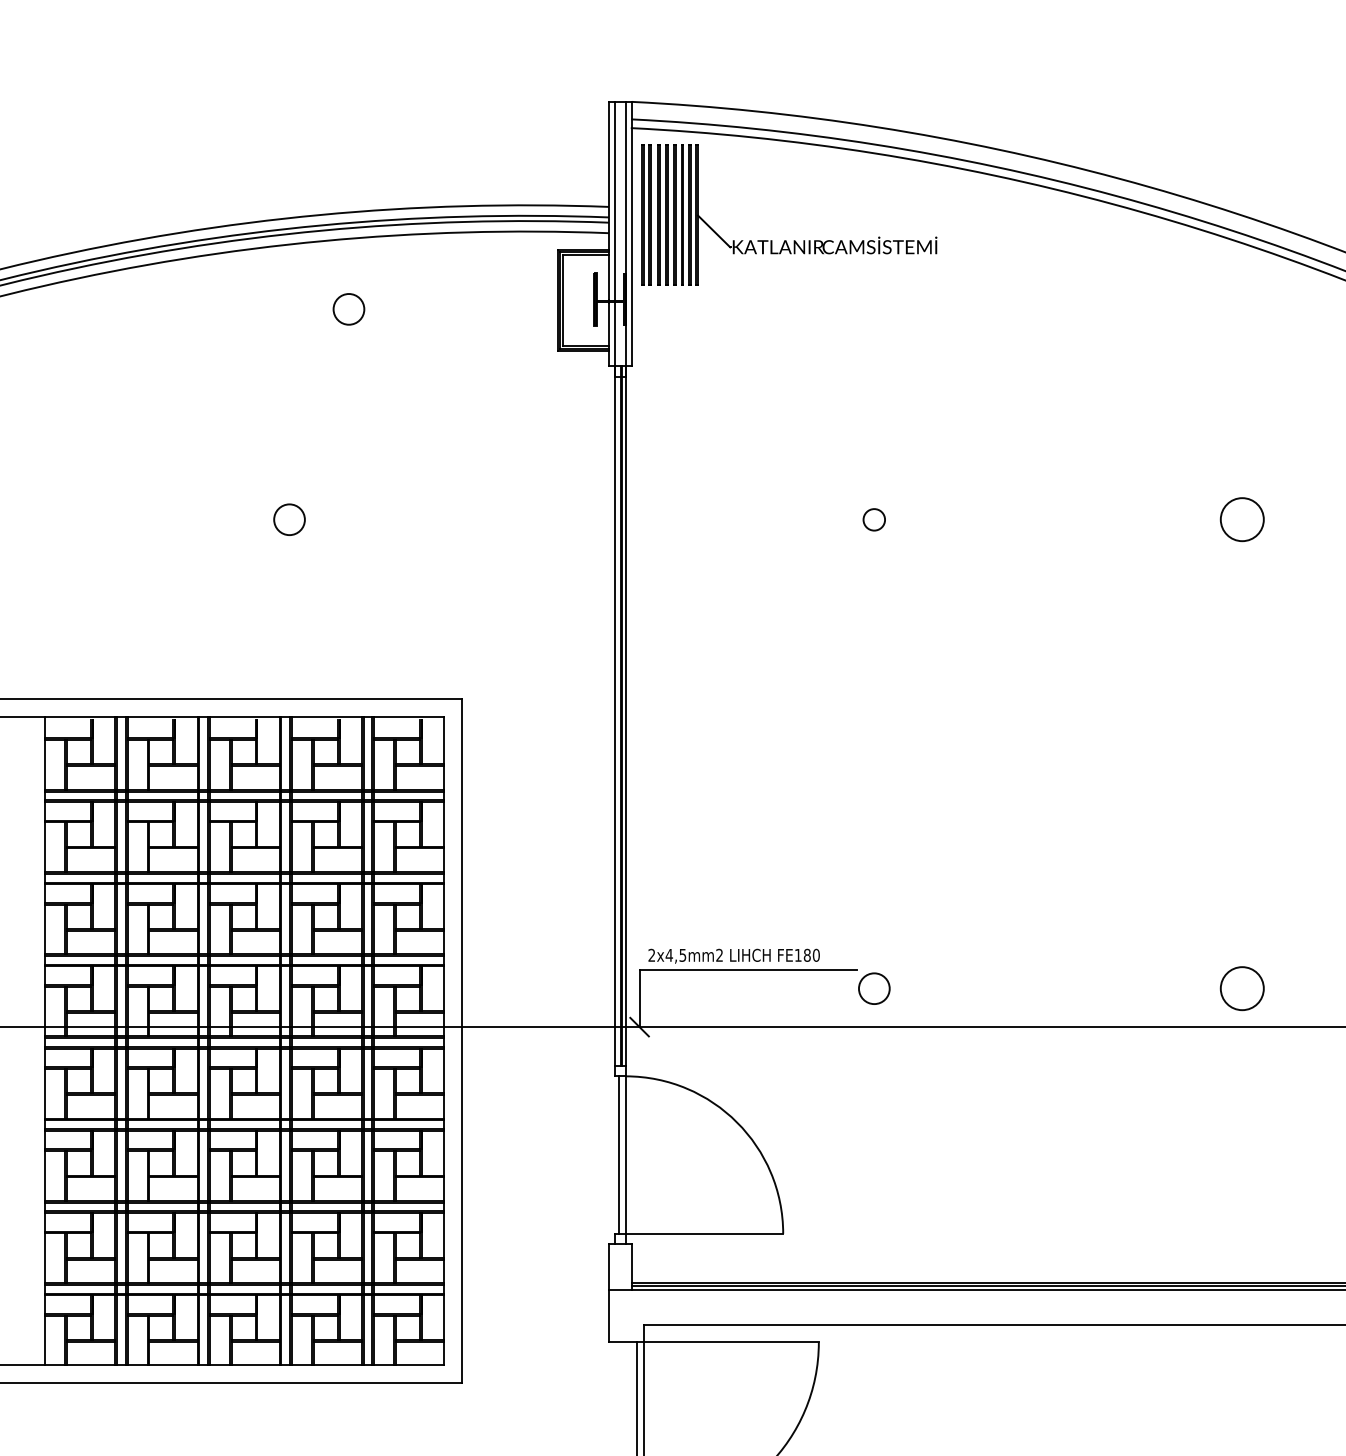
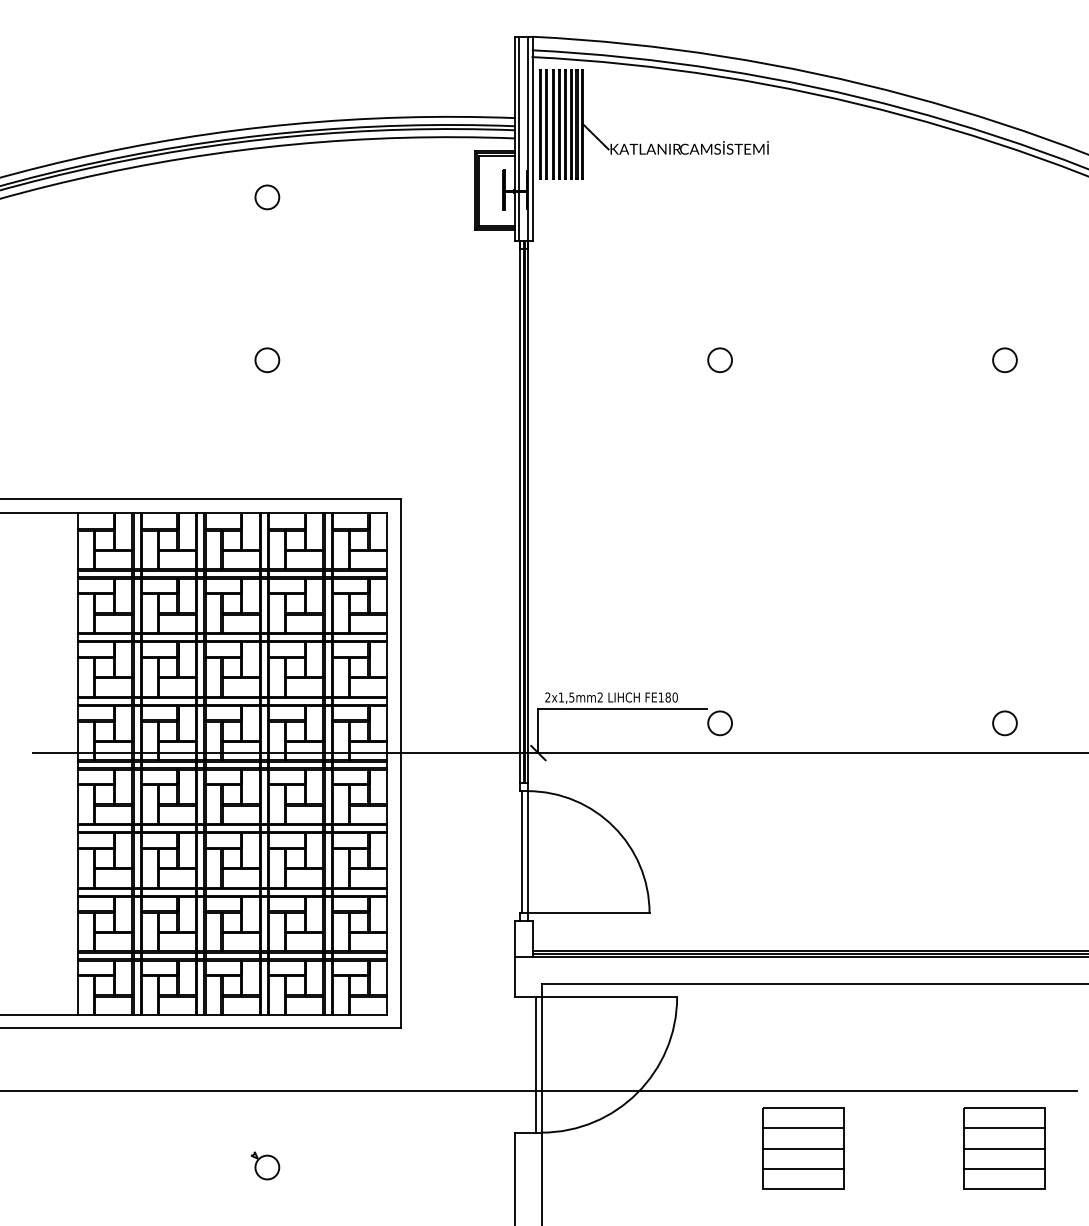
circle: (349, 309) -> (267, 197), moved
circle: (873, 520) -> (719, 360), size x1.43
circle: (1241, 520) -> (1004, 360), size x0.71
text: (669, 955) -> (561, 697), 2x4,5mm2 -> 2x1,5mm2
circle: (1241, 988) -> (1004, 723), size x0.71

